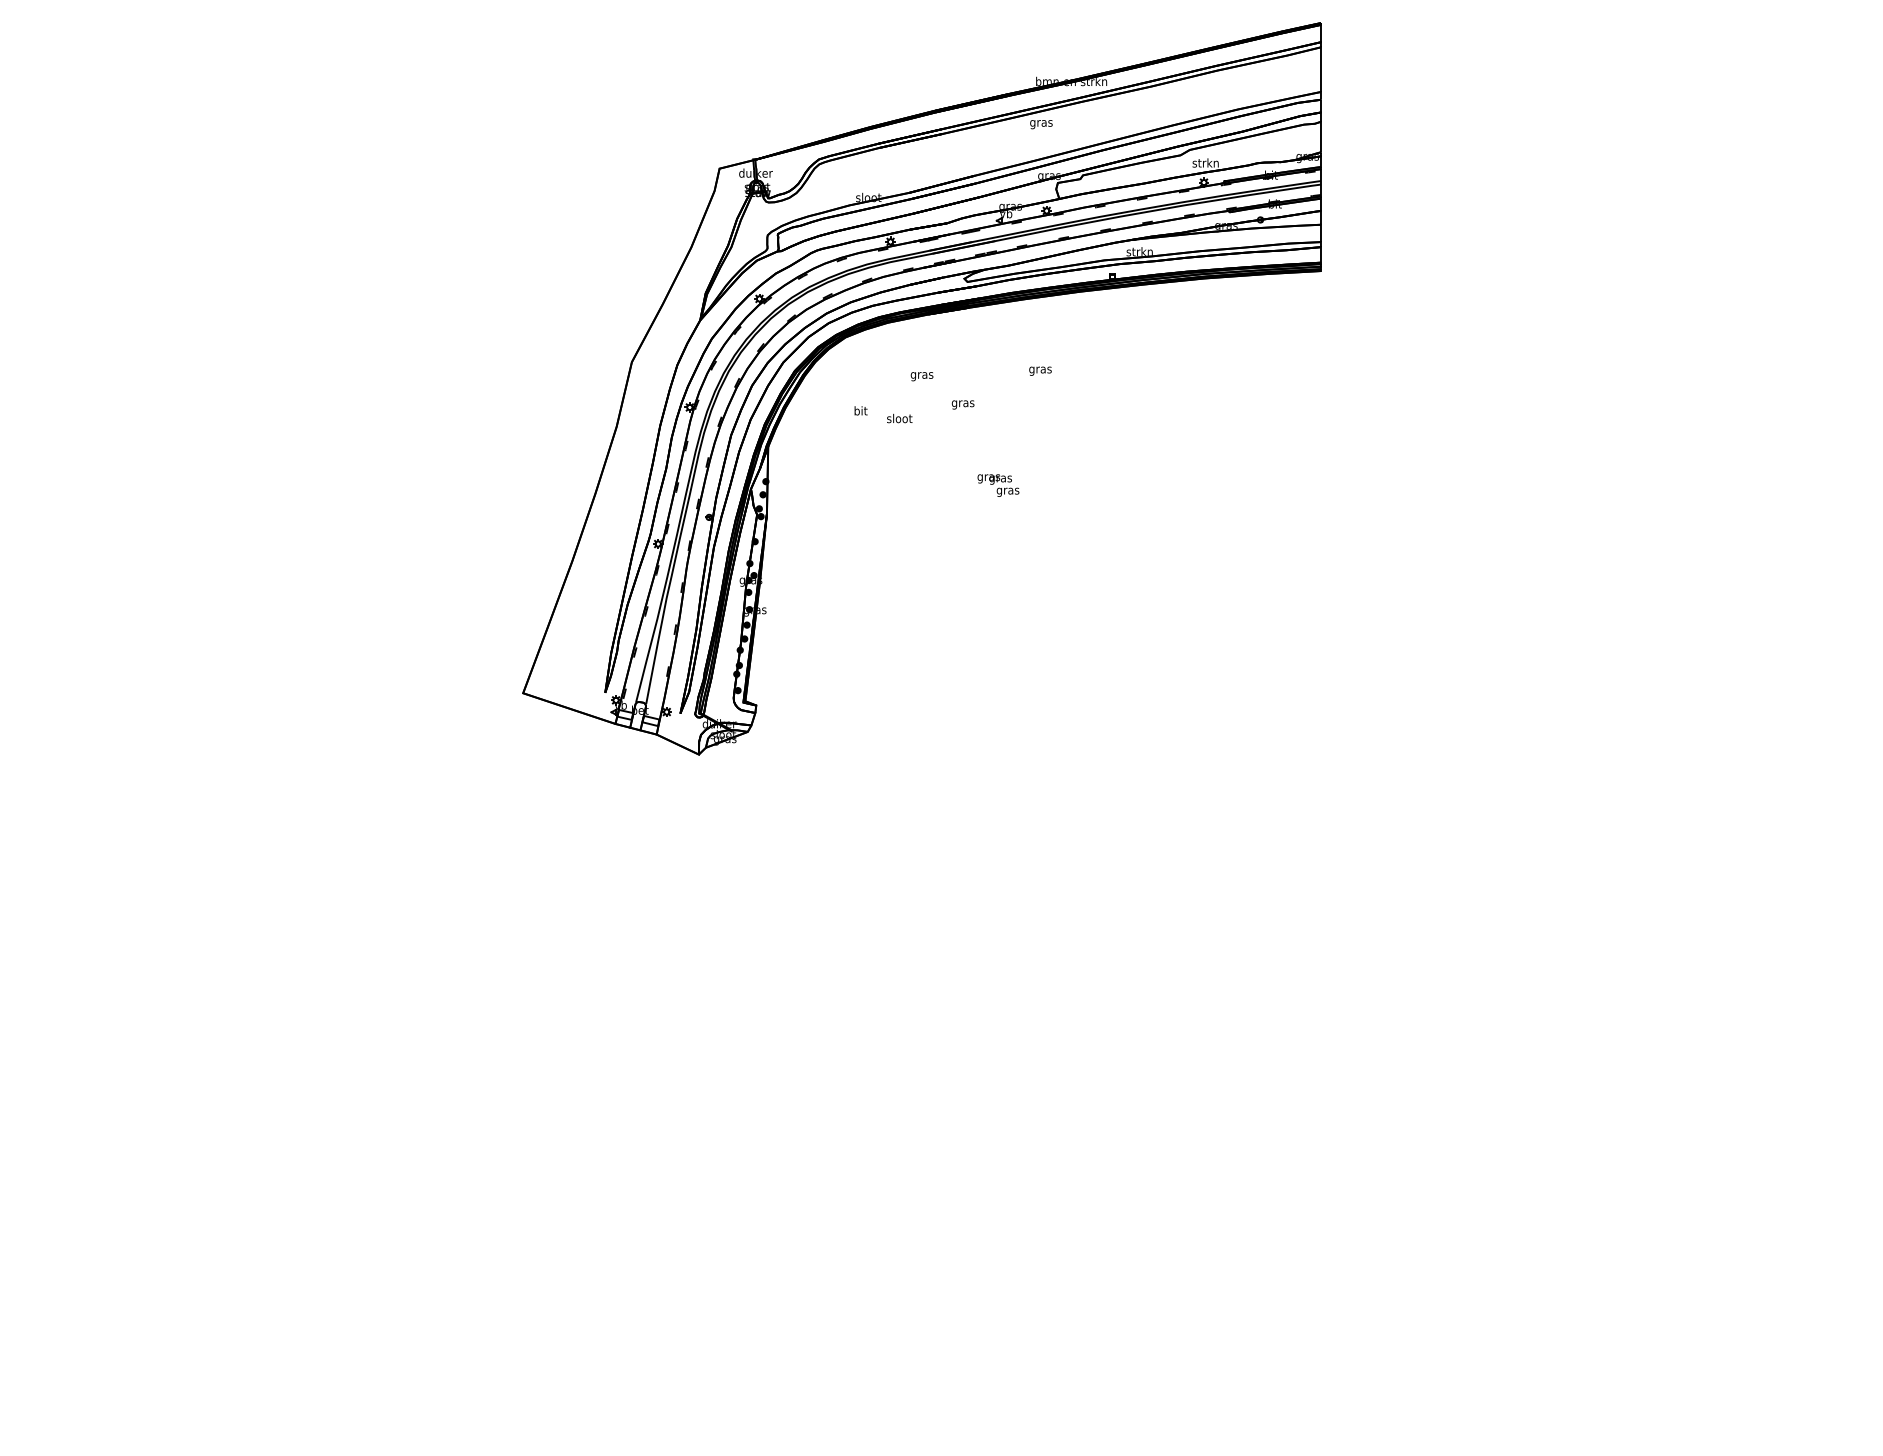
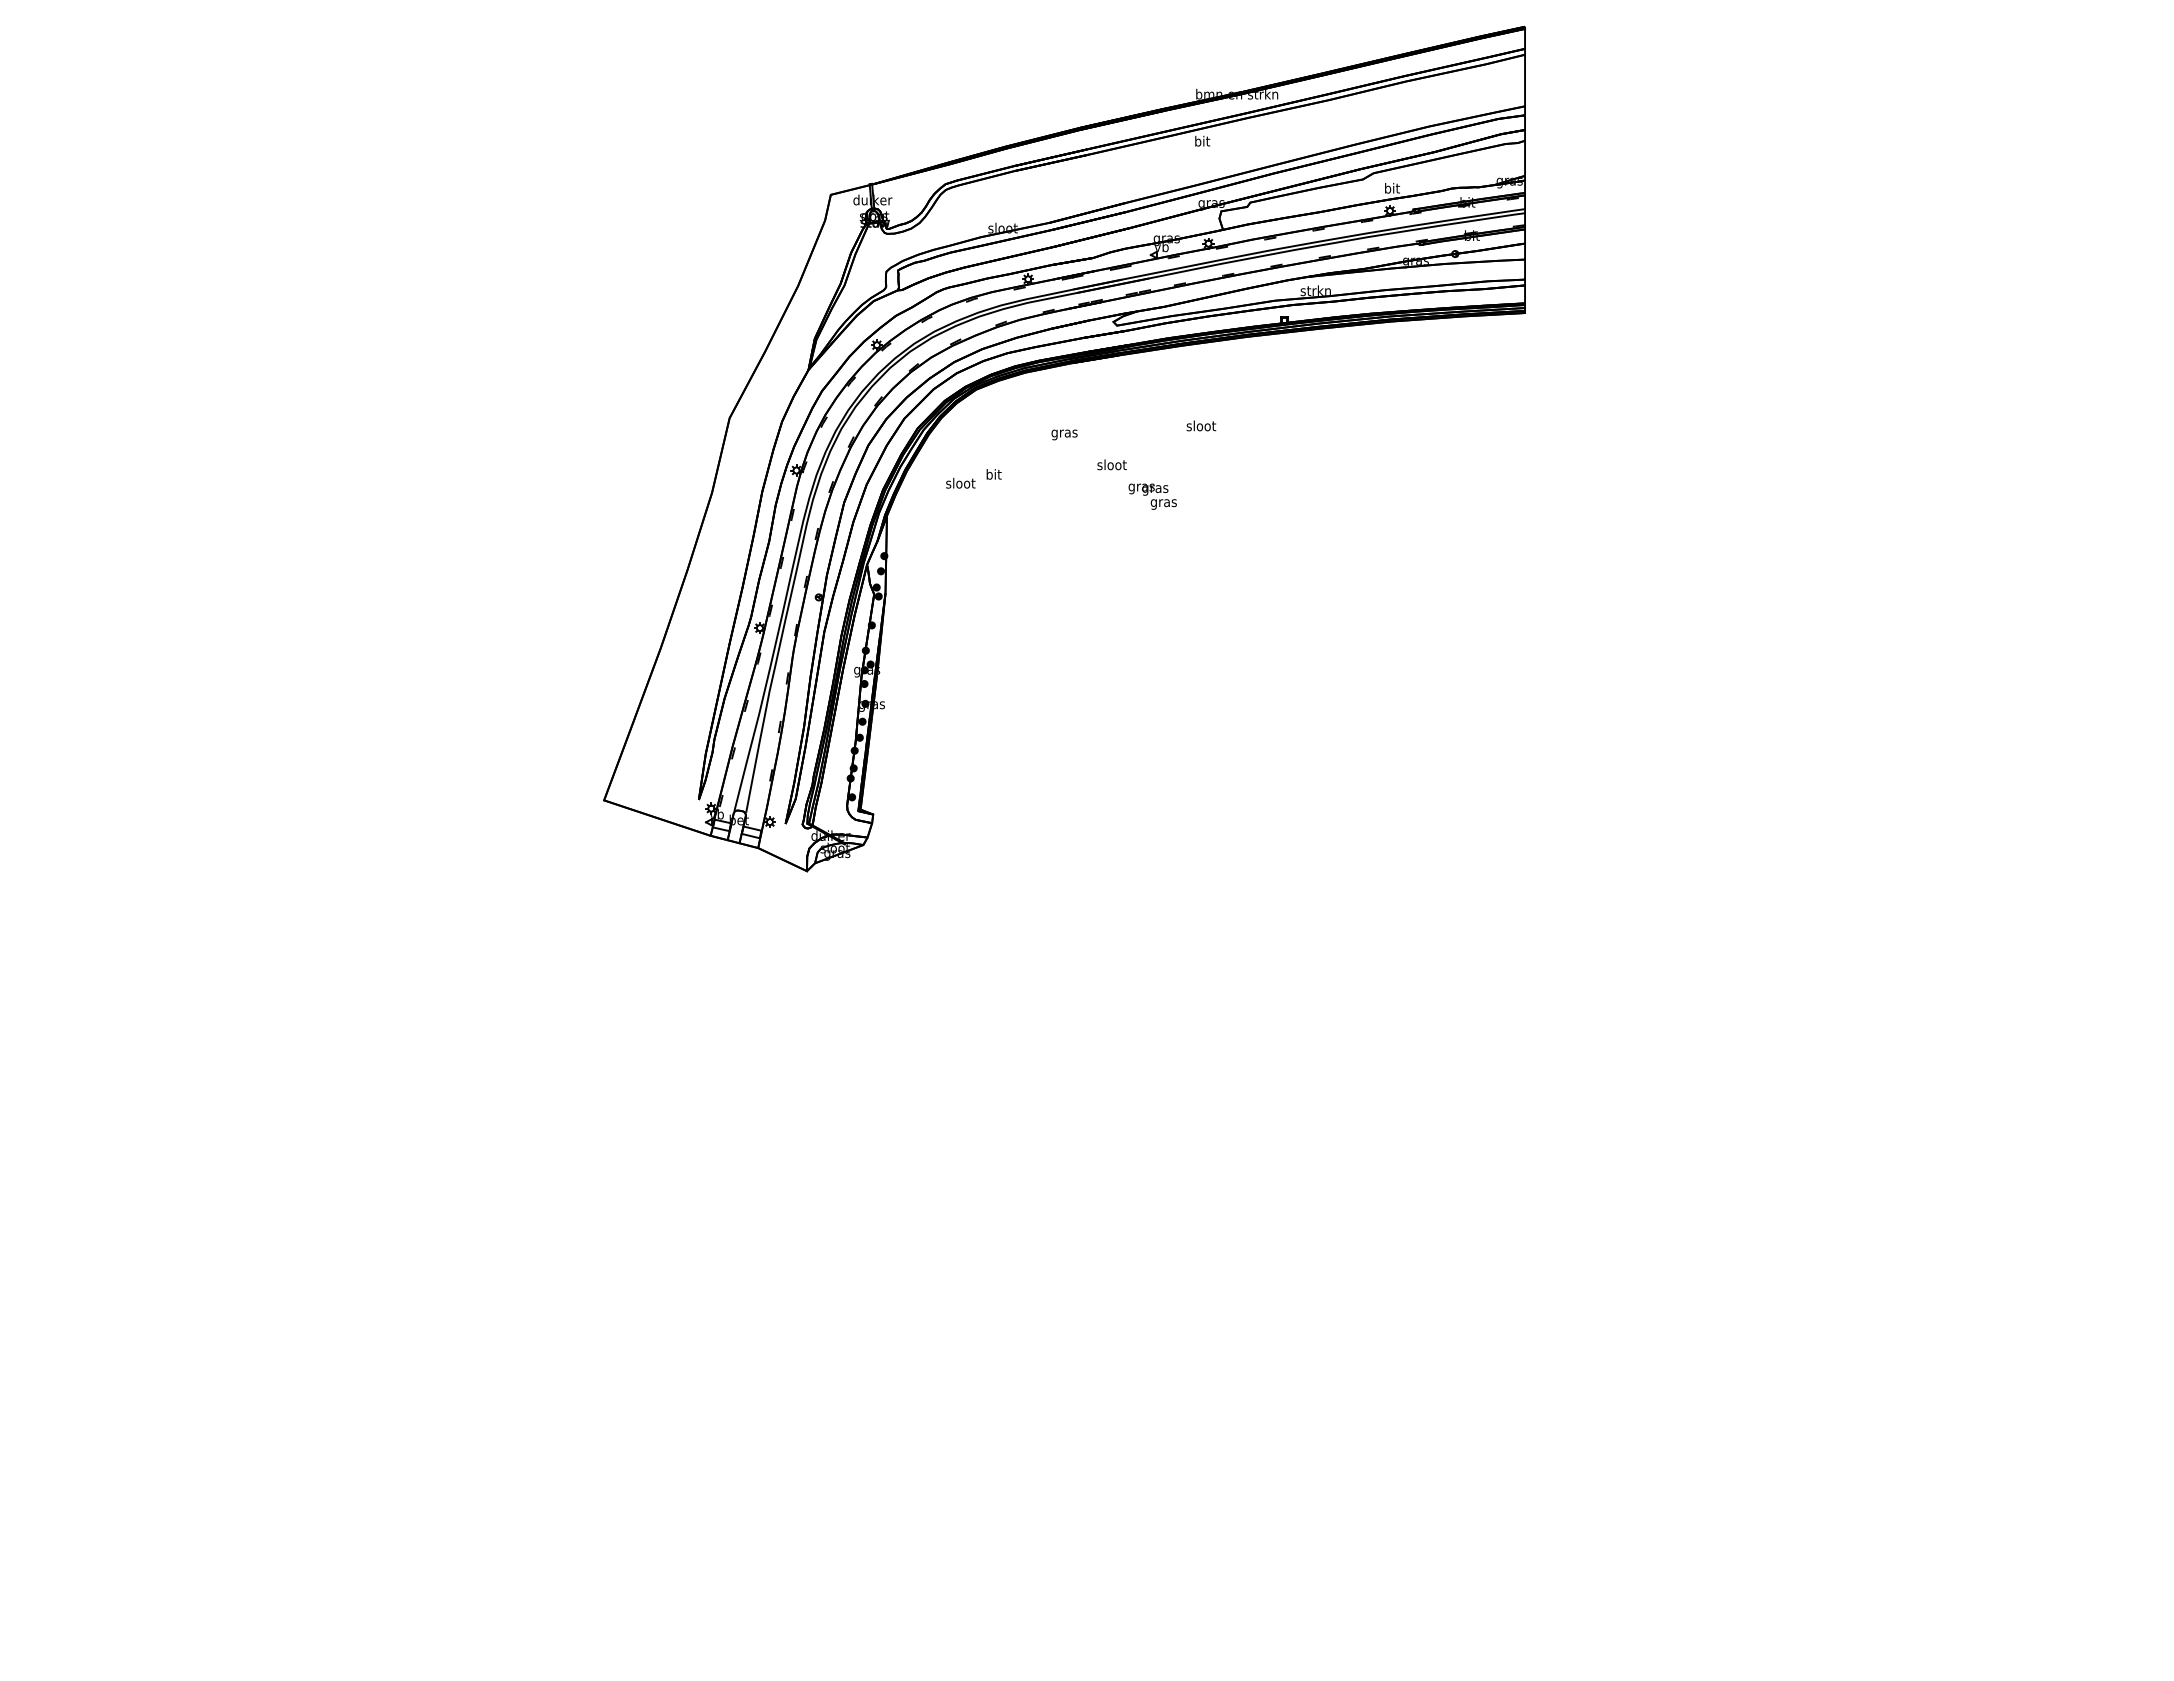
text: (1041, 123) -> (1202, 142), gras -> bit
text: (1205, 162) -> (1391, 187), strkn -> bit
text: (1040, 369) -> (1201, 426), gras -> sloot
text: (962, 403) -> (1111, 465), gras -> sloot
text: (899, 418) -> (960, 483), moved
text: (998, 485) -> (1152, 496), moved

